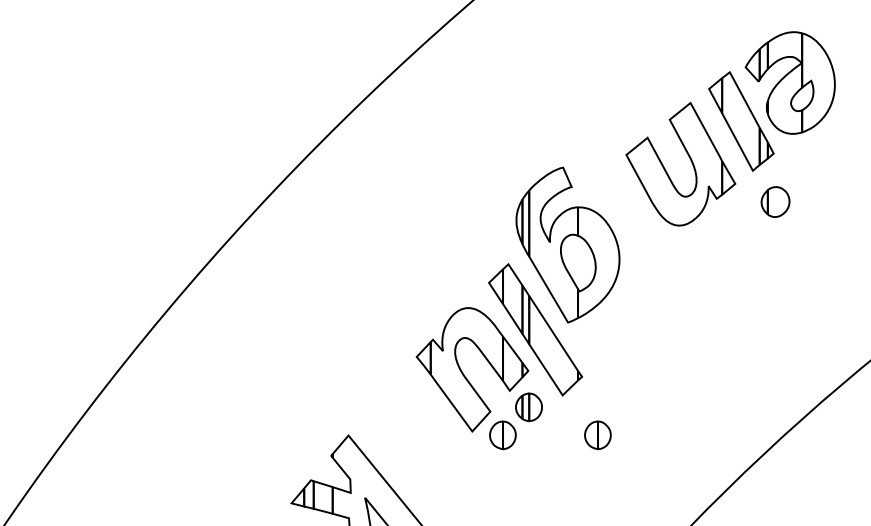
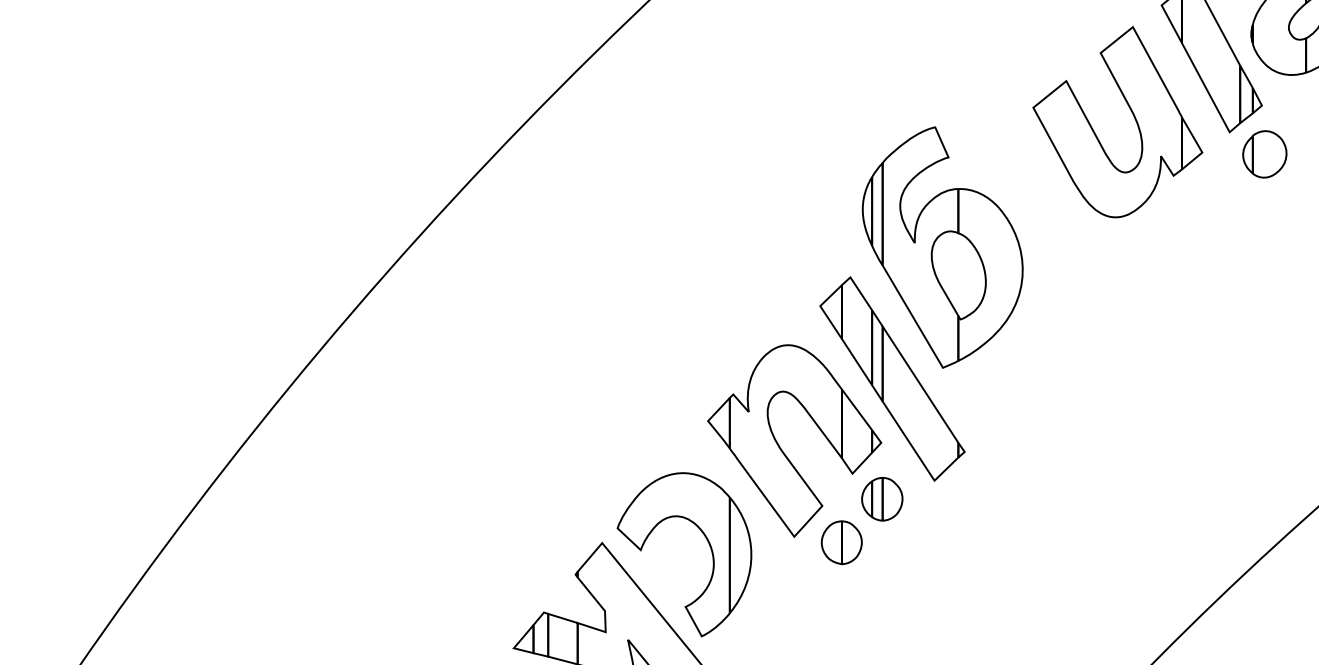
part: (775, 201) -> (1264, 153), moved
part: (415, 434) -> (706, 541), added
part: (597, 435) -> (988, 542), removed

